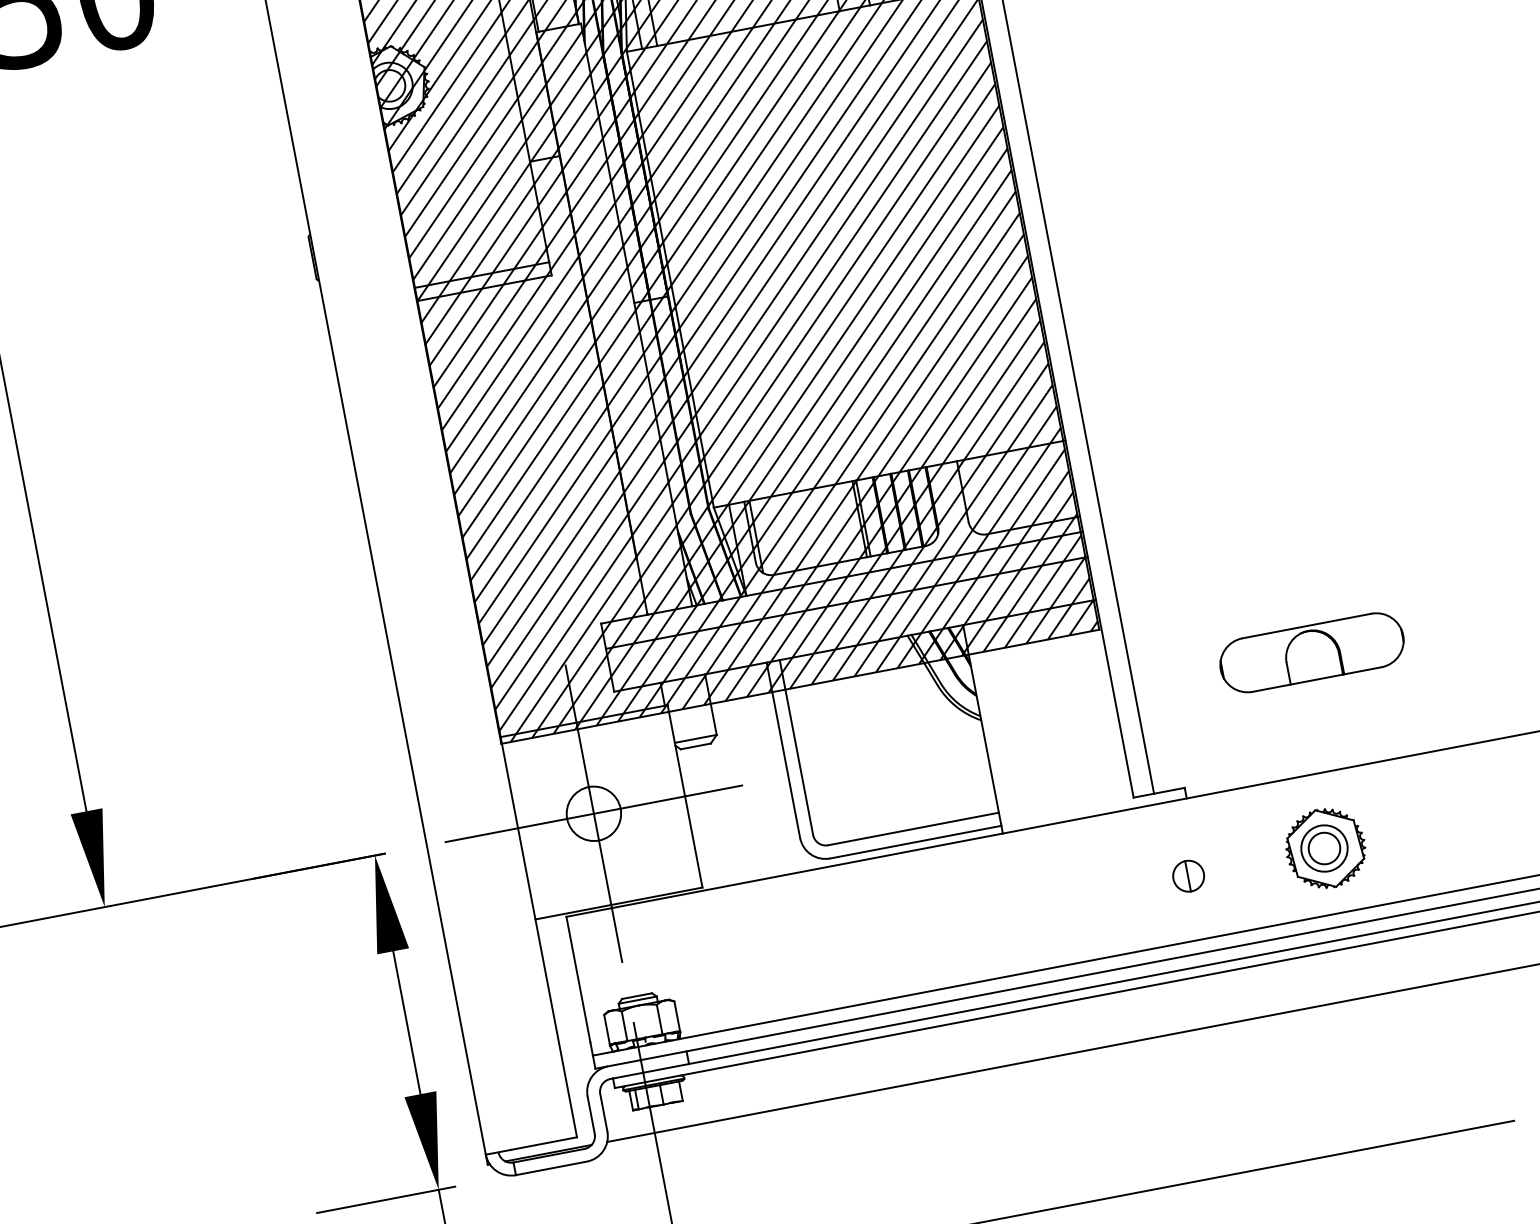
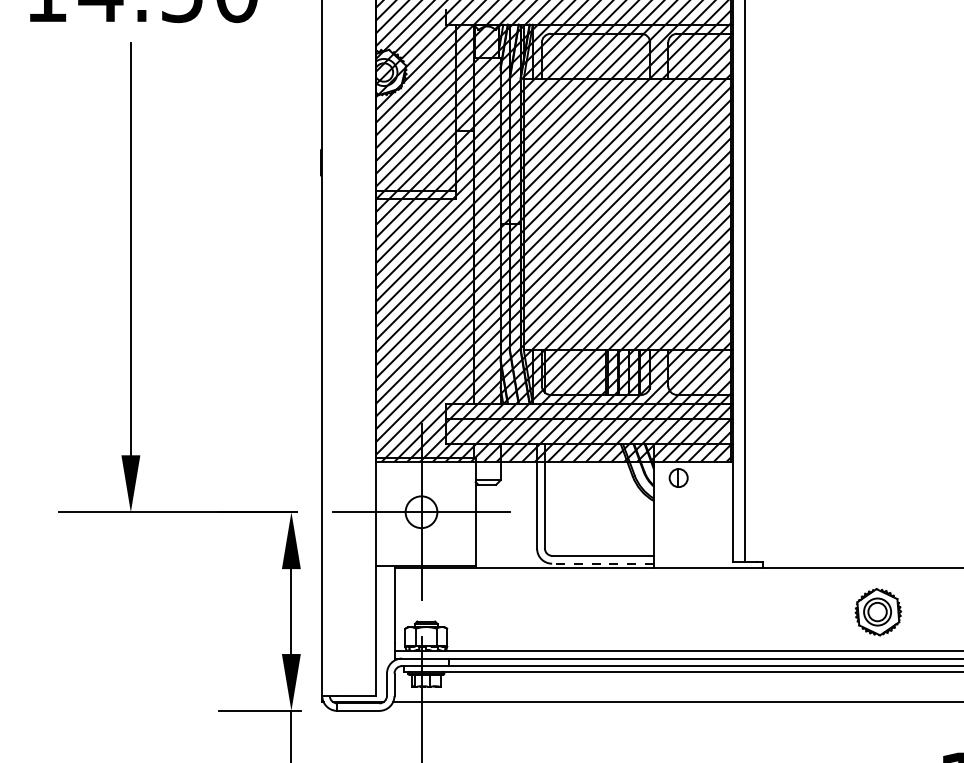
part: (1311, 652) -> (850, 498), removed
line: (914, 841) -> (602, 563), solid -> dashed
part: (1326, 848) -> (878, 612), moved
part: (1188, 875) -> (678, 477), moved

